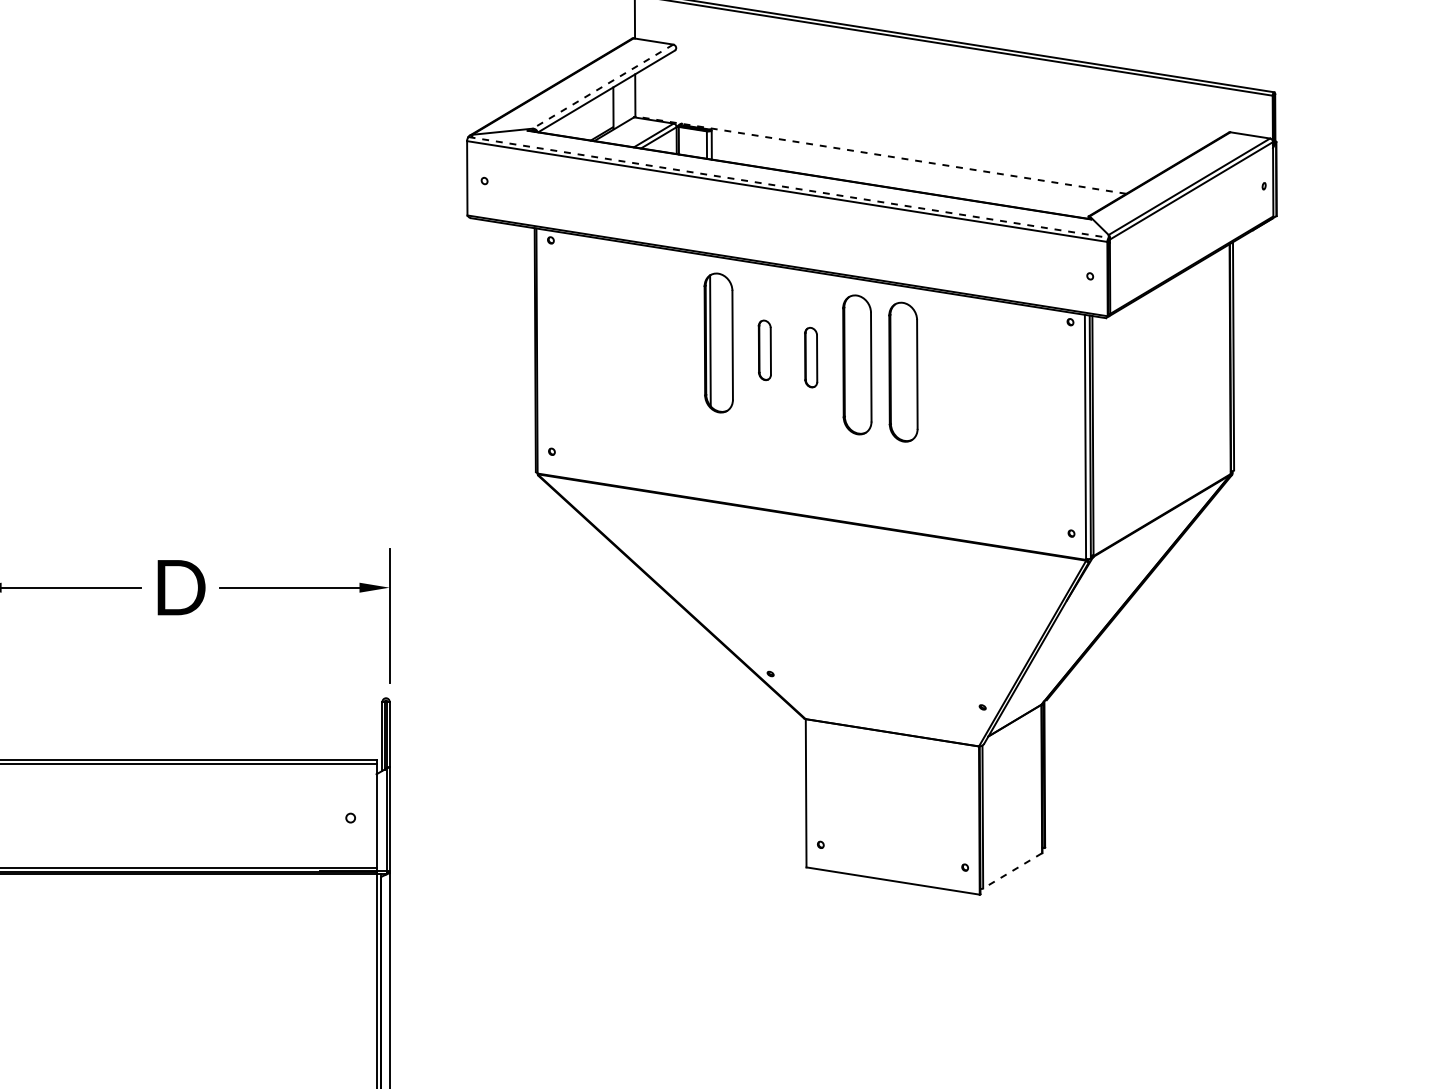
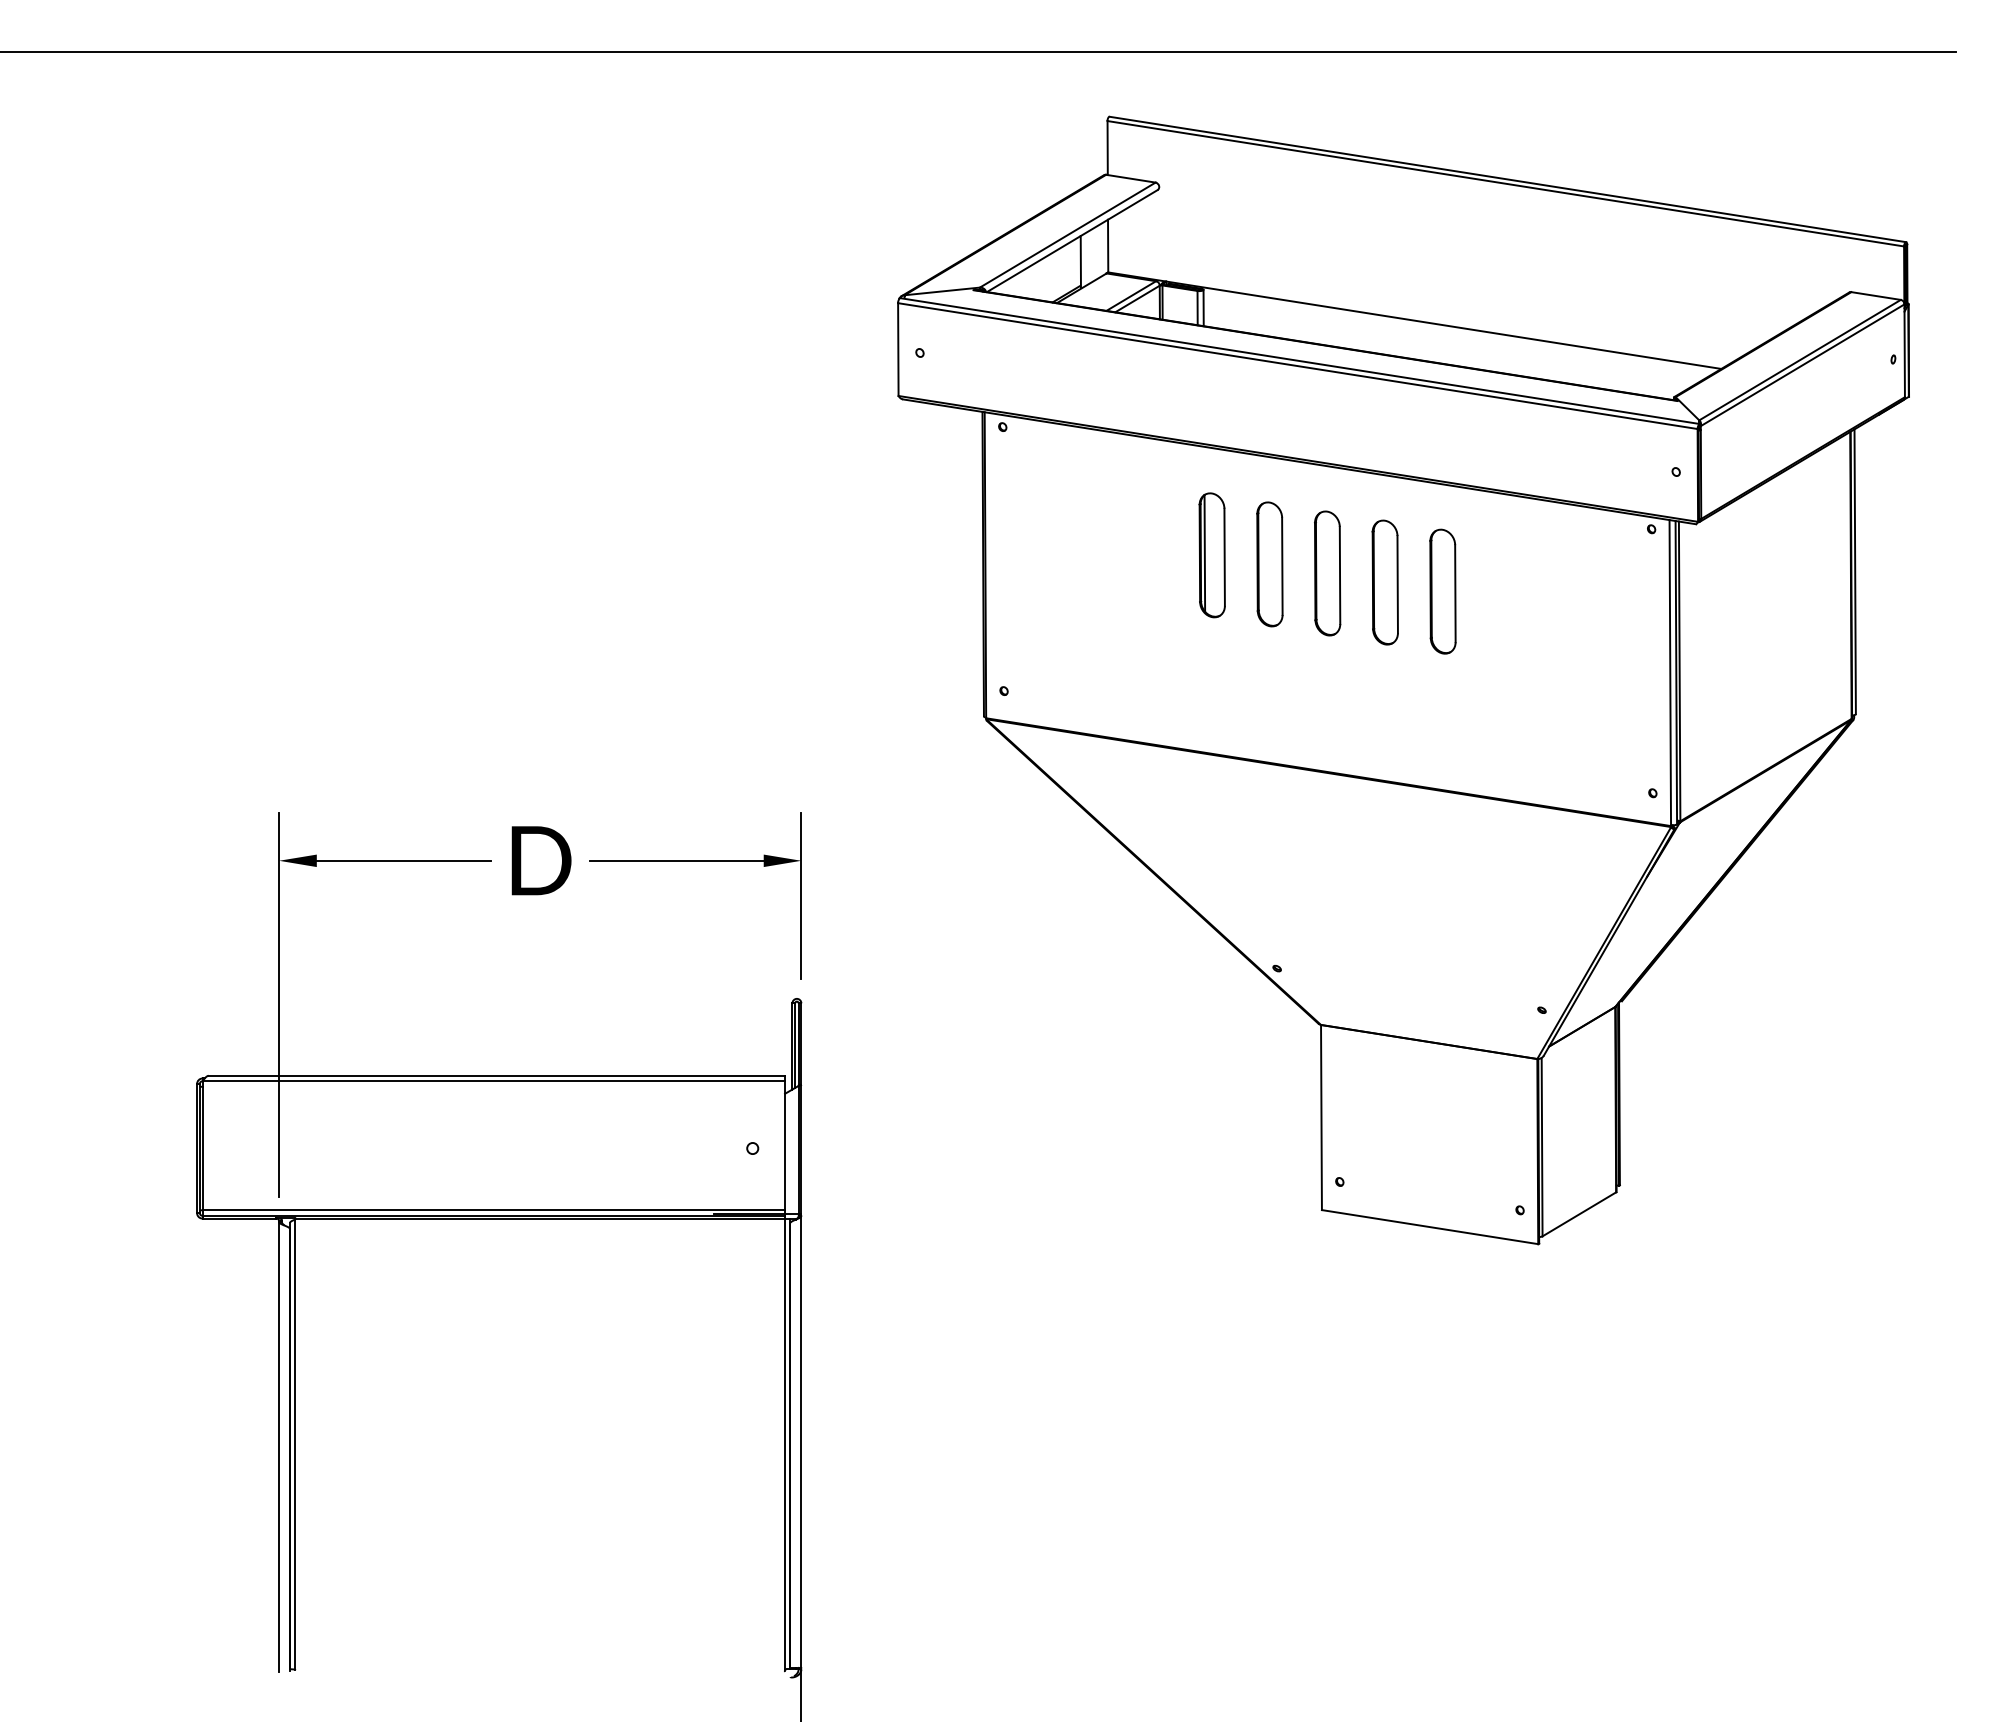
line: (602, 86) -> (1067, 235), dashed -> solid
line: (880, 155) -> (1414, 320), dashed -> solid
line: (788, 187) -> (1299, 361), dashed -> solid
part: (718, 343) -> (1211, 555), size x0.71
part: (764, 350) -> (1269, 564), size x1.67
part: (810, 357) -> (1327, 573), size x1.67
part: (856, 364) -> (1384, 582), size x0.71
part: (903, 372) -> (1442, 591), size x0.71
line: (1012, 870) -> (1579, 1214), dashed -> solid

